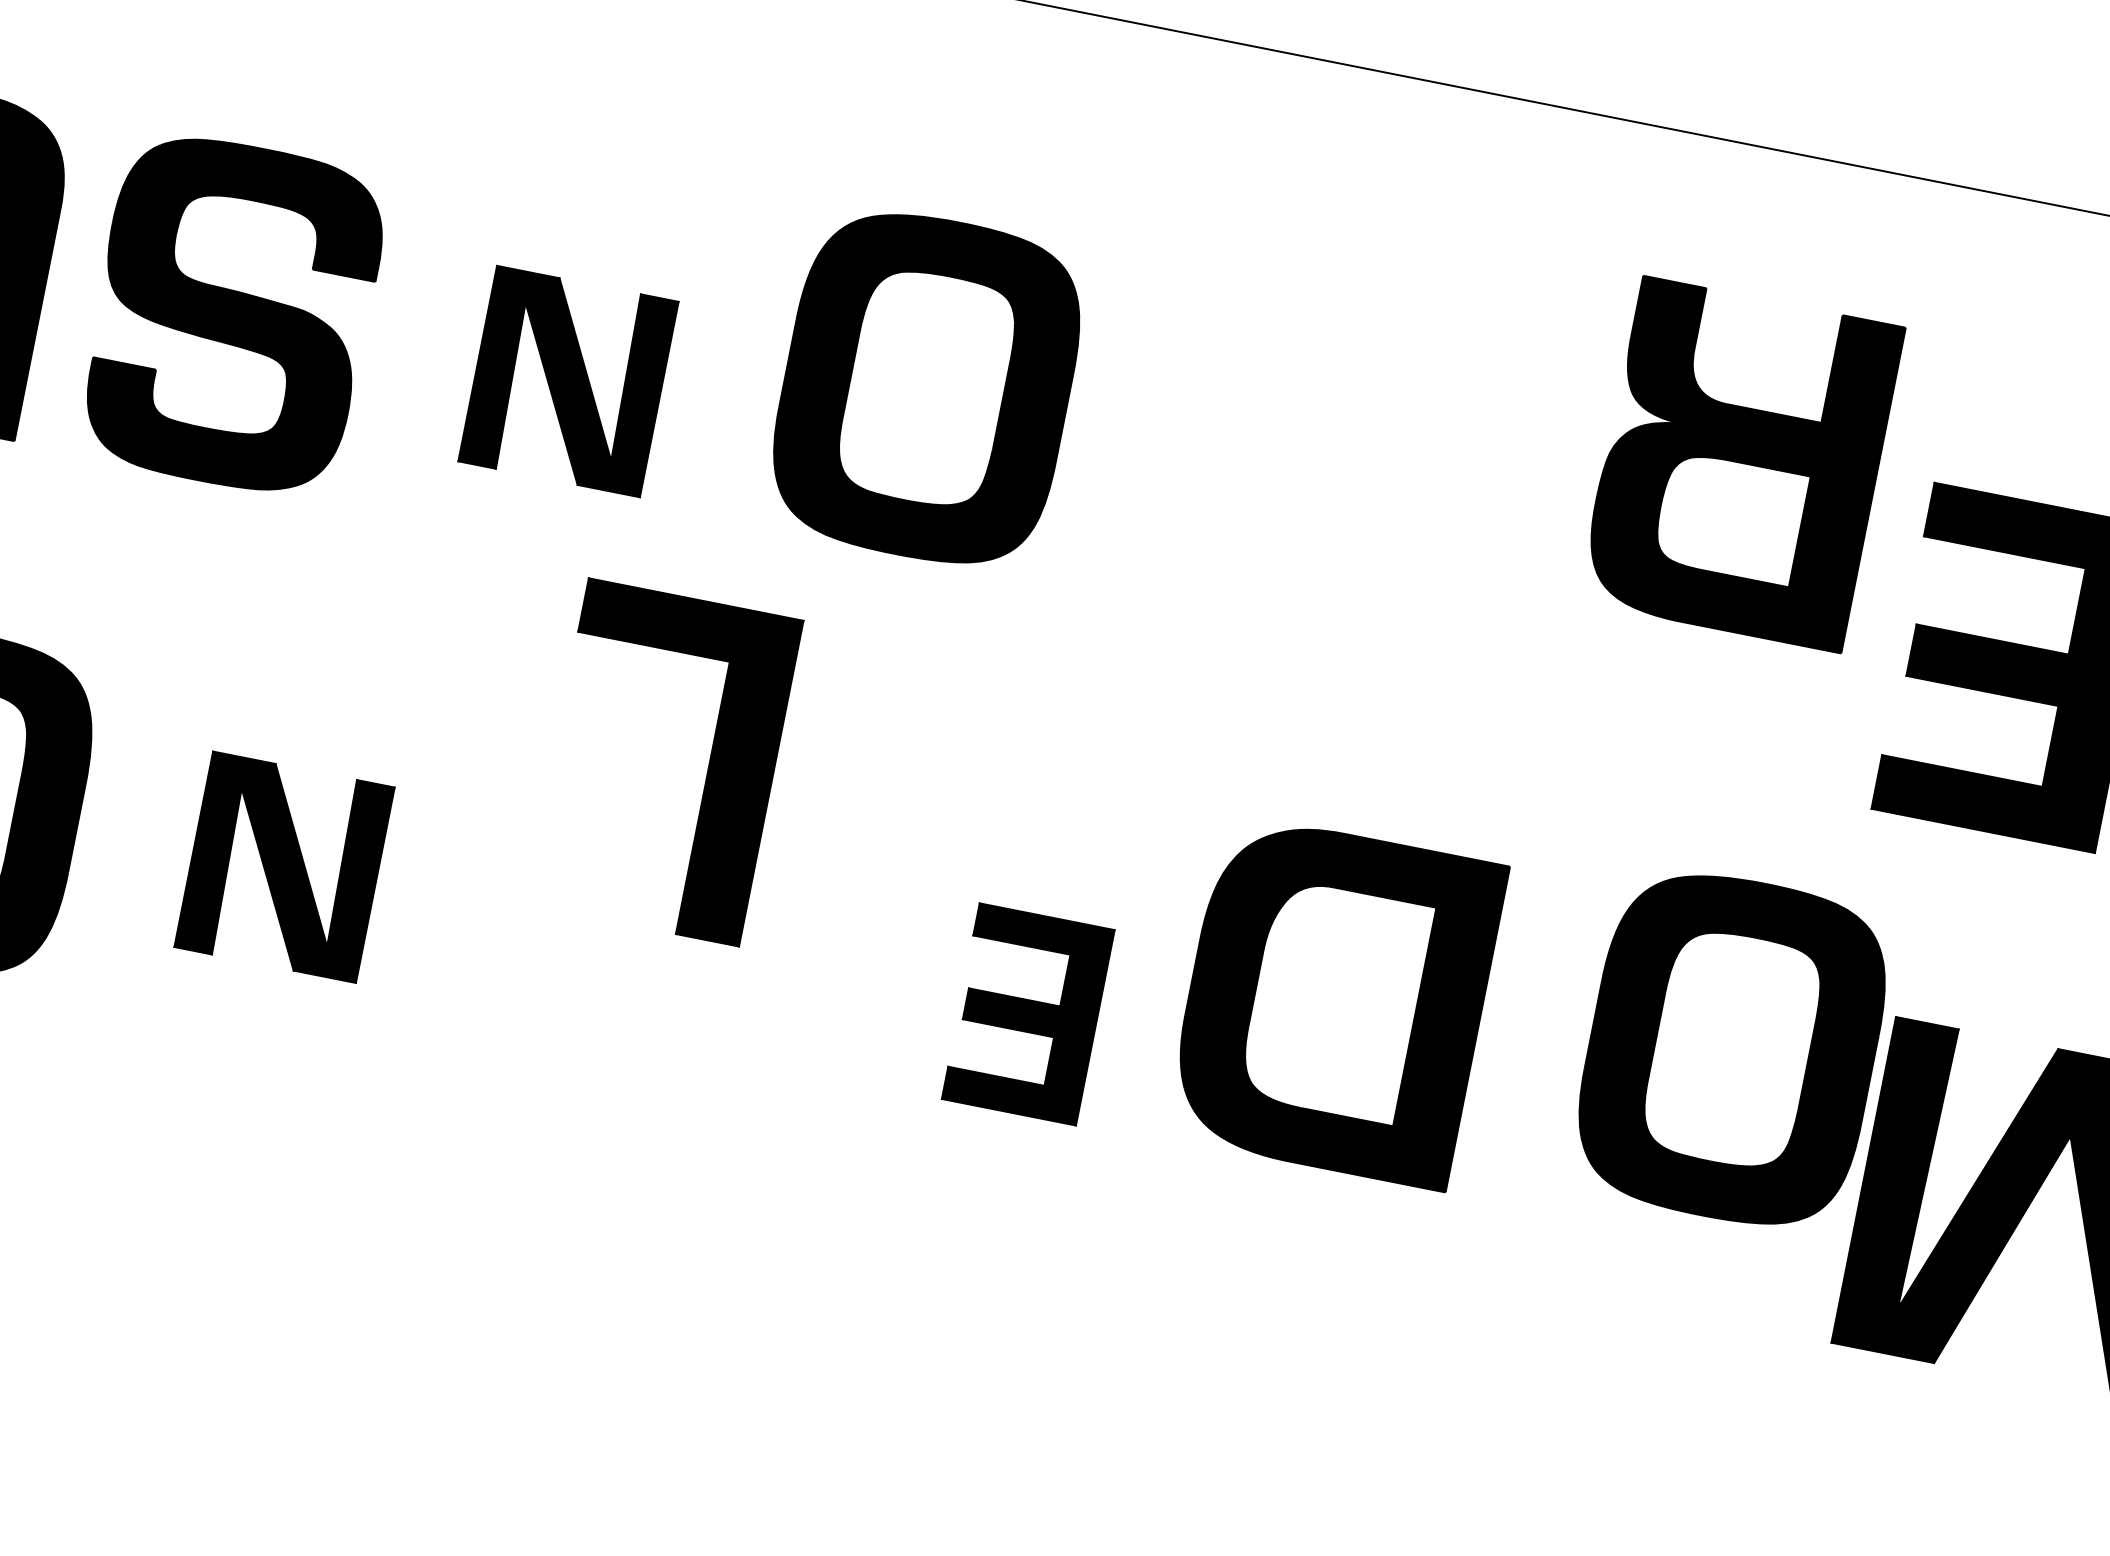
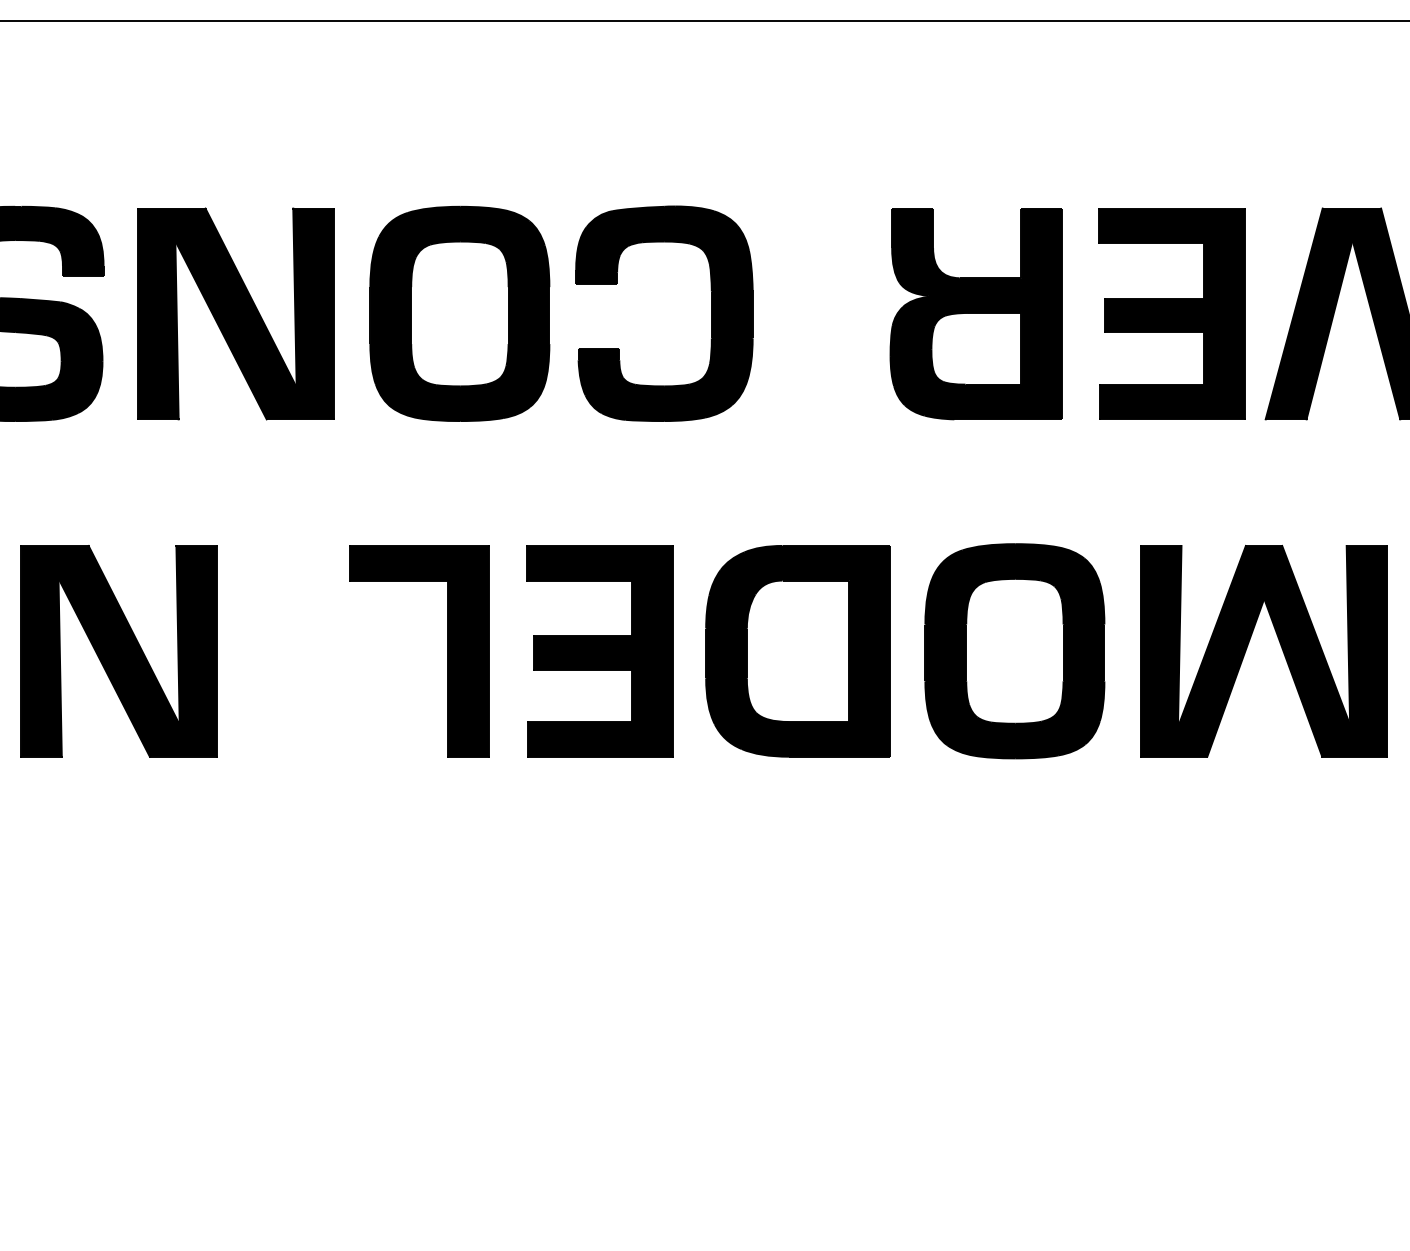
part: (567, 380) -> (235, 313), size x1.67
part: (926, 387) -> (459, 313), moved
part: (1739, 464) -> (975, 314), moved
part: (1303, 526) -> (711, 313), added
part: (707, 771) -> (447, 651), moved
part: (283, 867) -> (118, 651), size x1.67
part: (1334, 1001) -> (797, 651), moved
part: (1026, 1014) -> (599, 651), size x1.67
part: (1731, 1049) -> (1014, 651), moved

